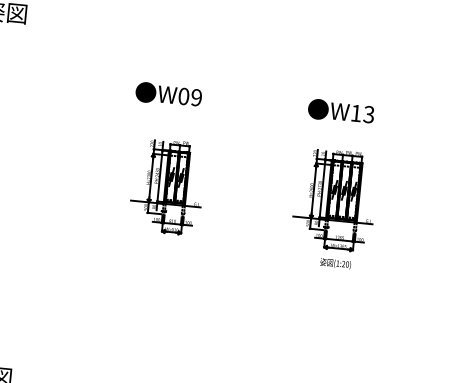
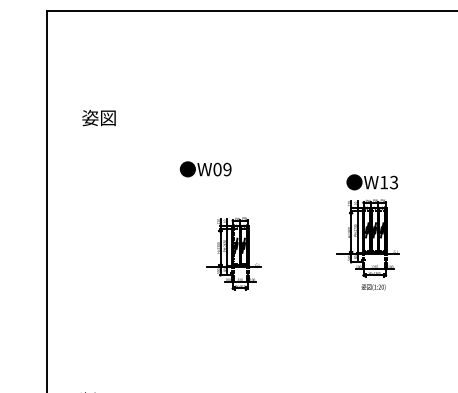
text: (168, 94) -> (205, 169), moved
text: (341, 111) -> (372, 182), moved
part: (167, 186) -> (233, 253), moved

